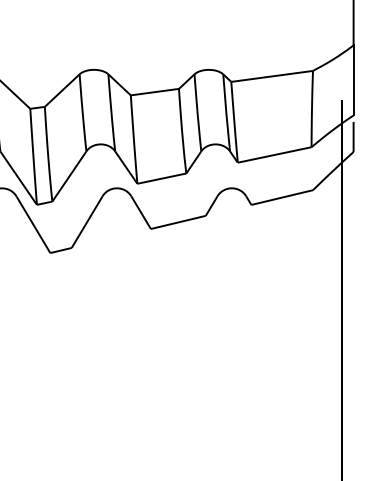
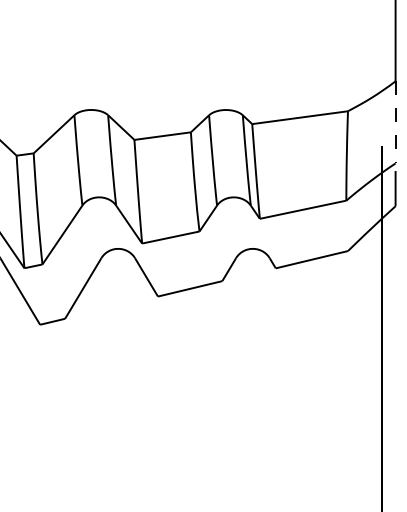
line: (353, 80) -> (395, 122), solid -> dashed

